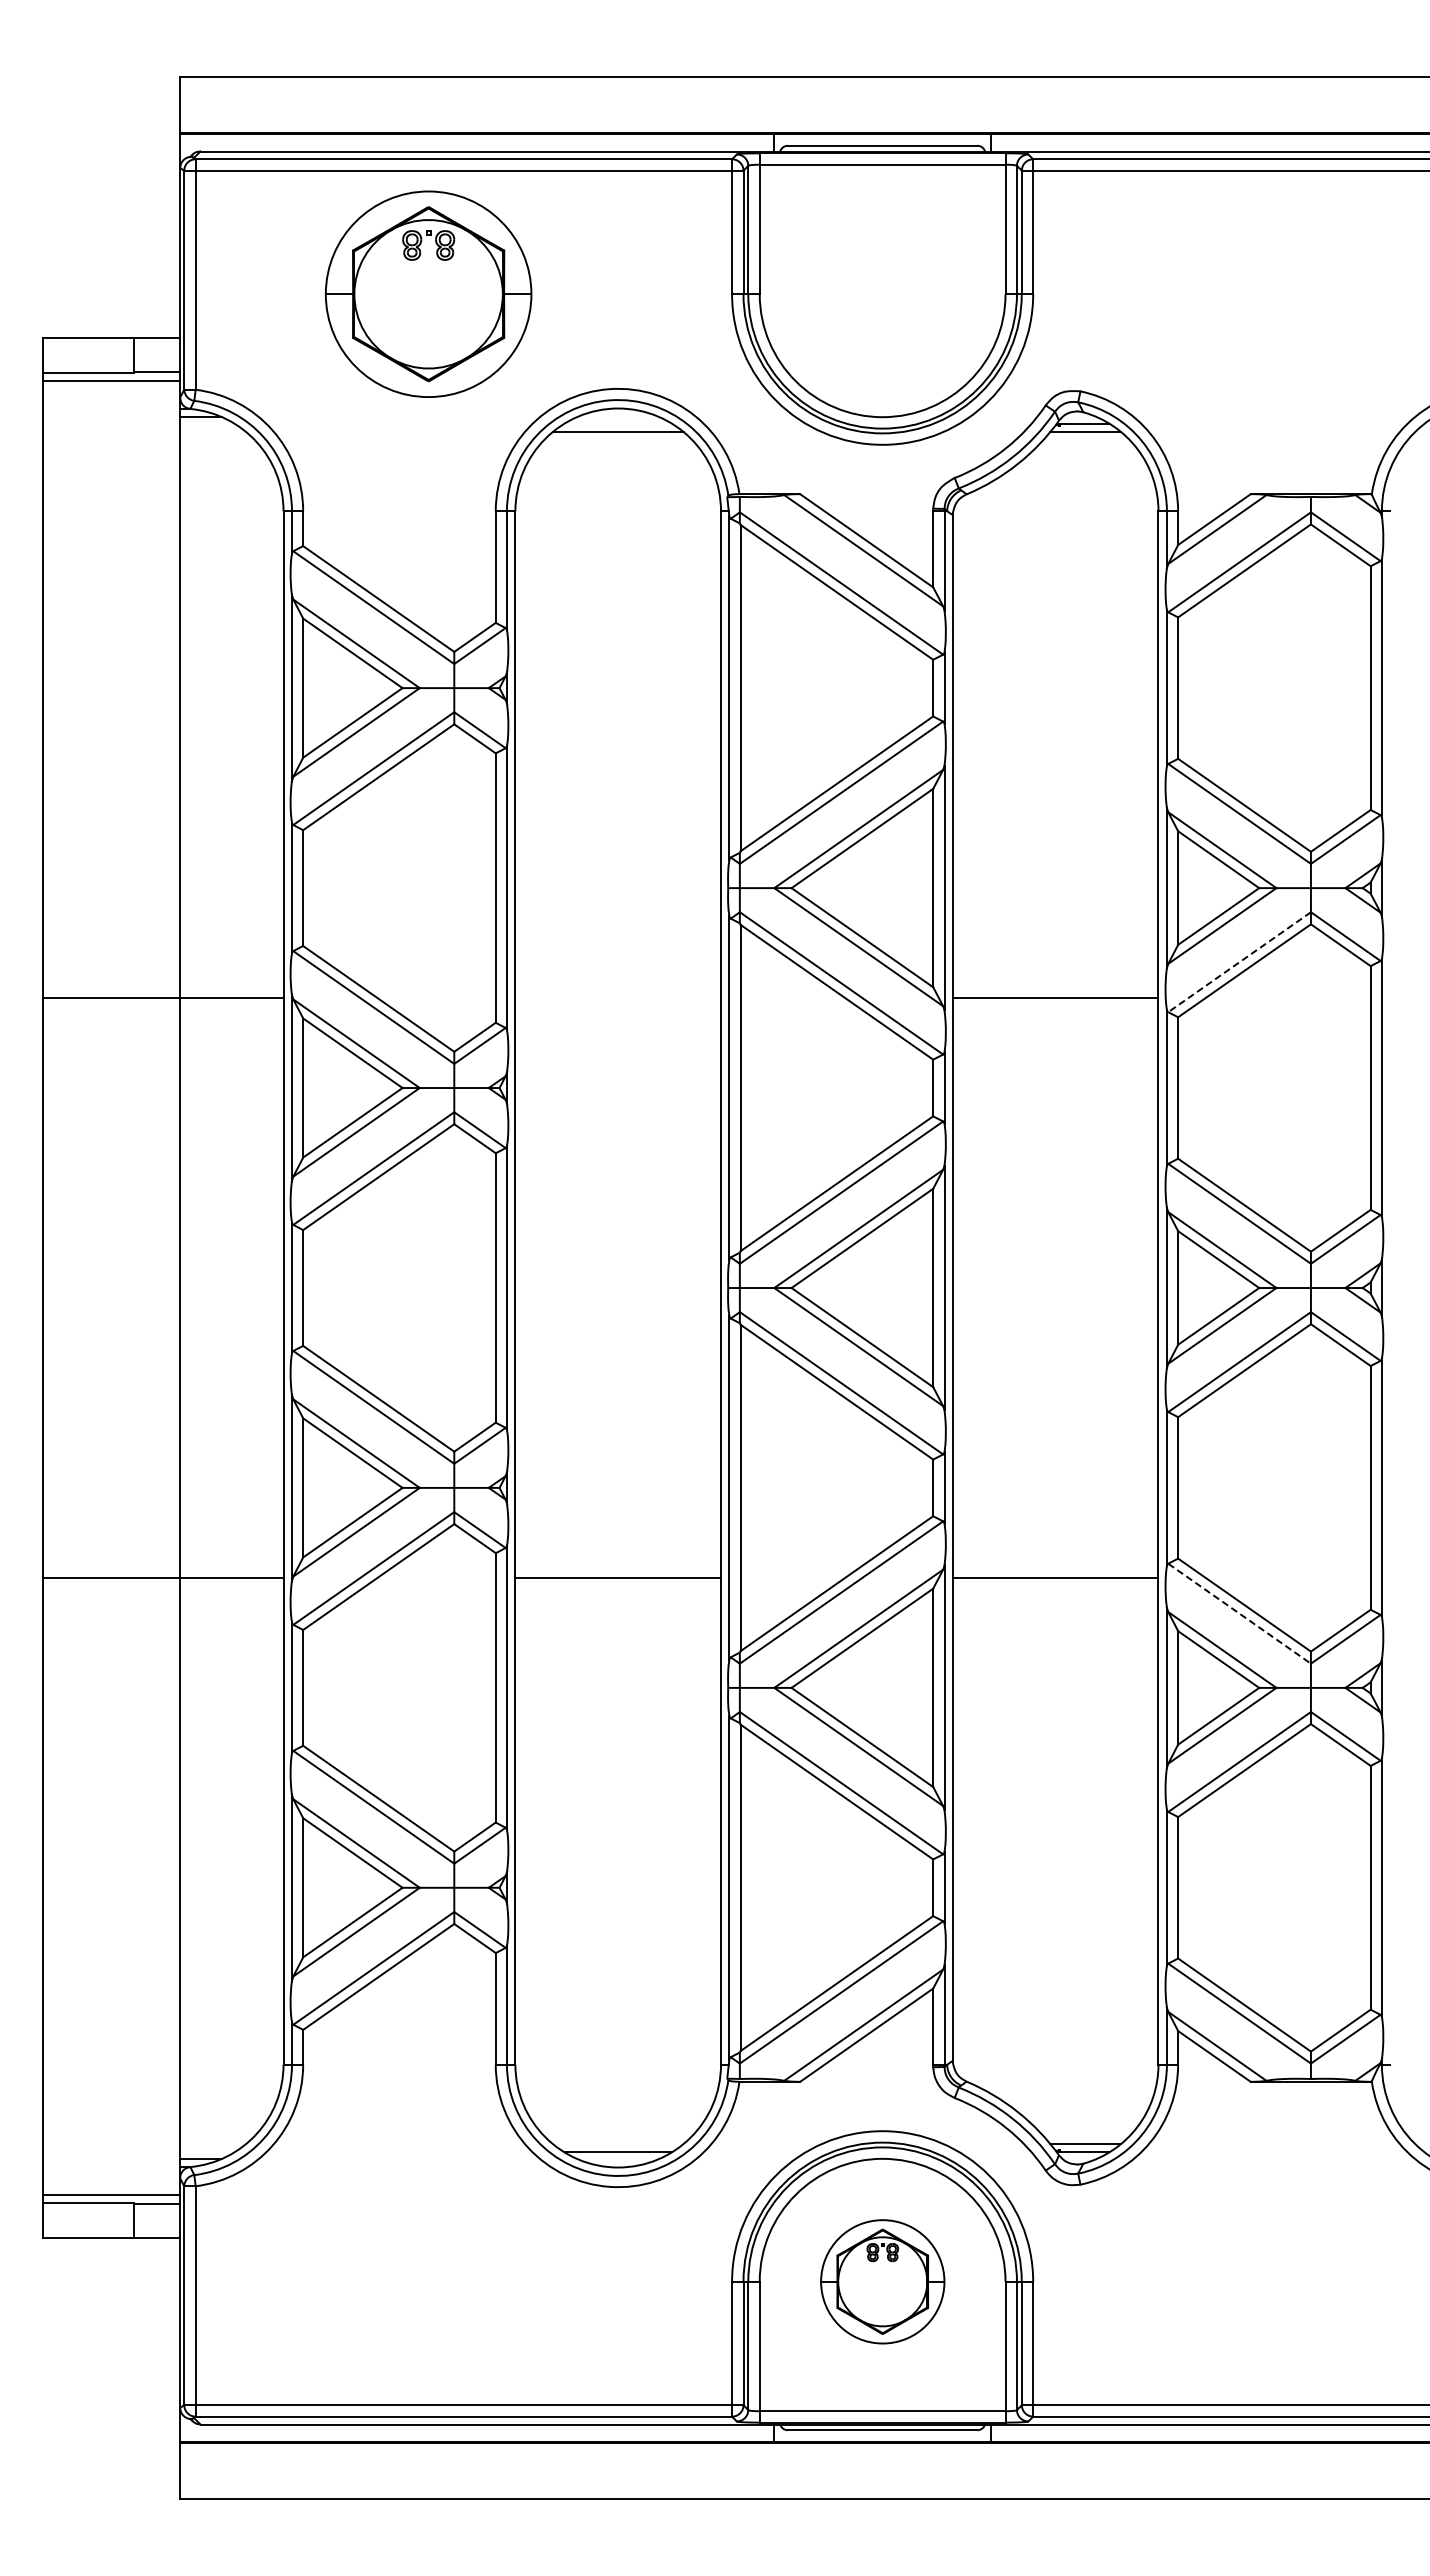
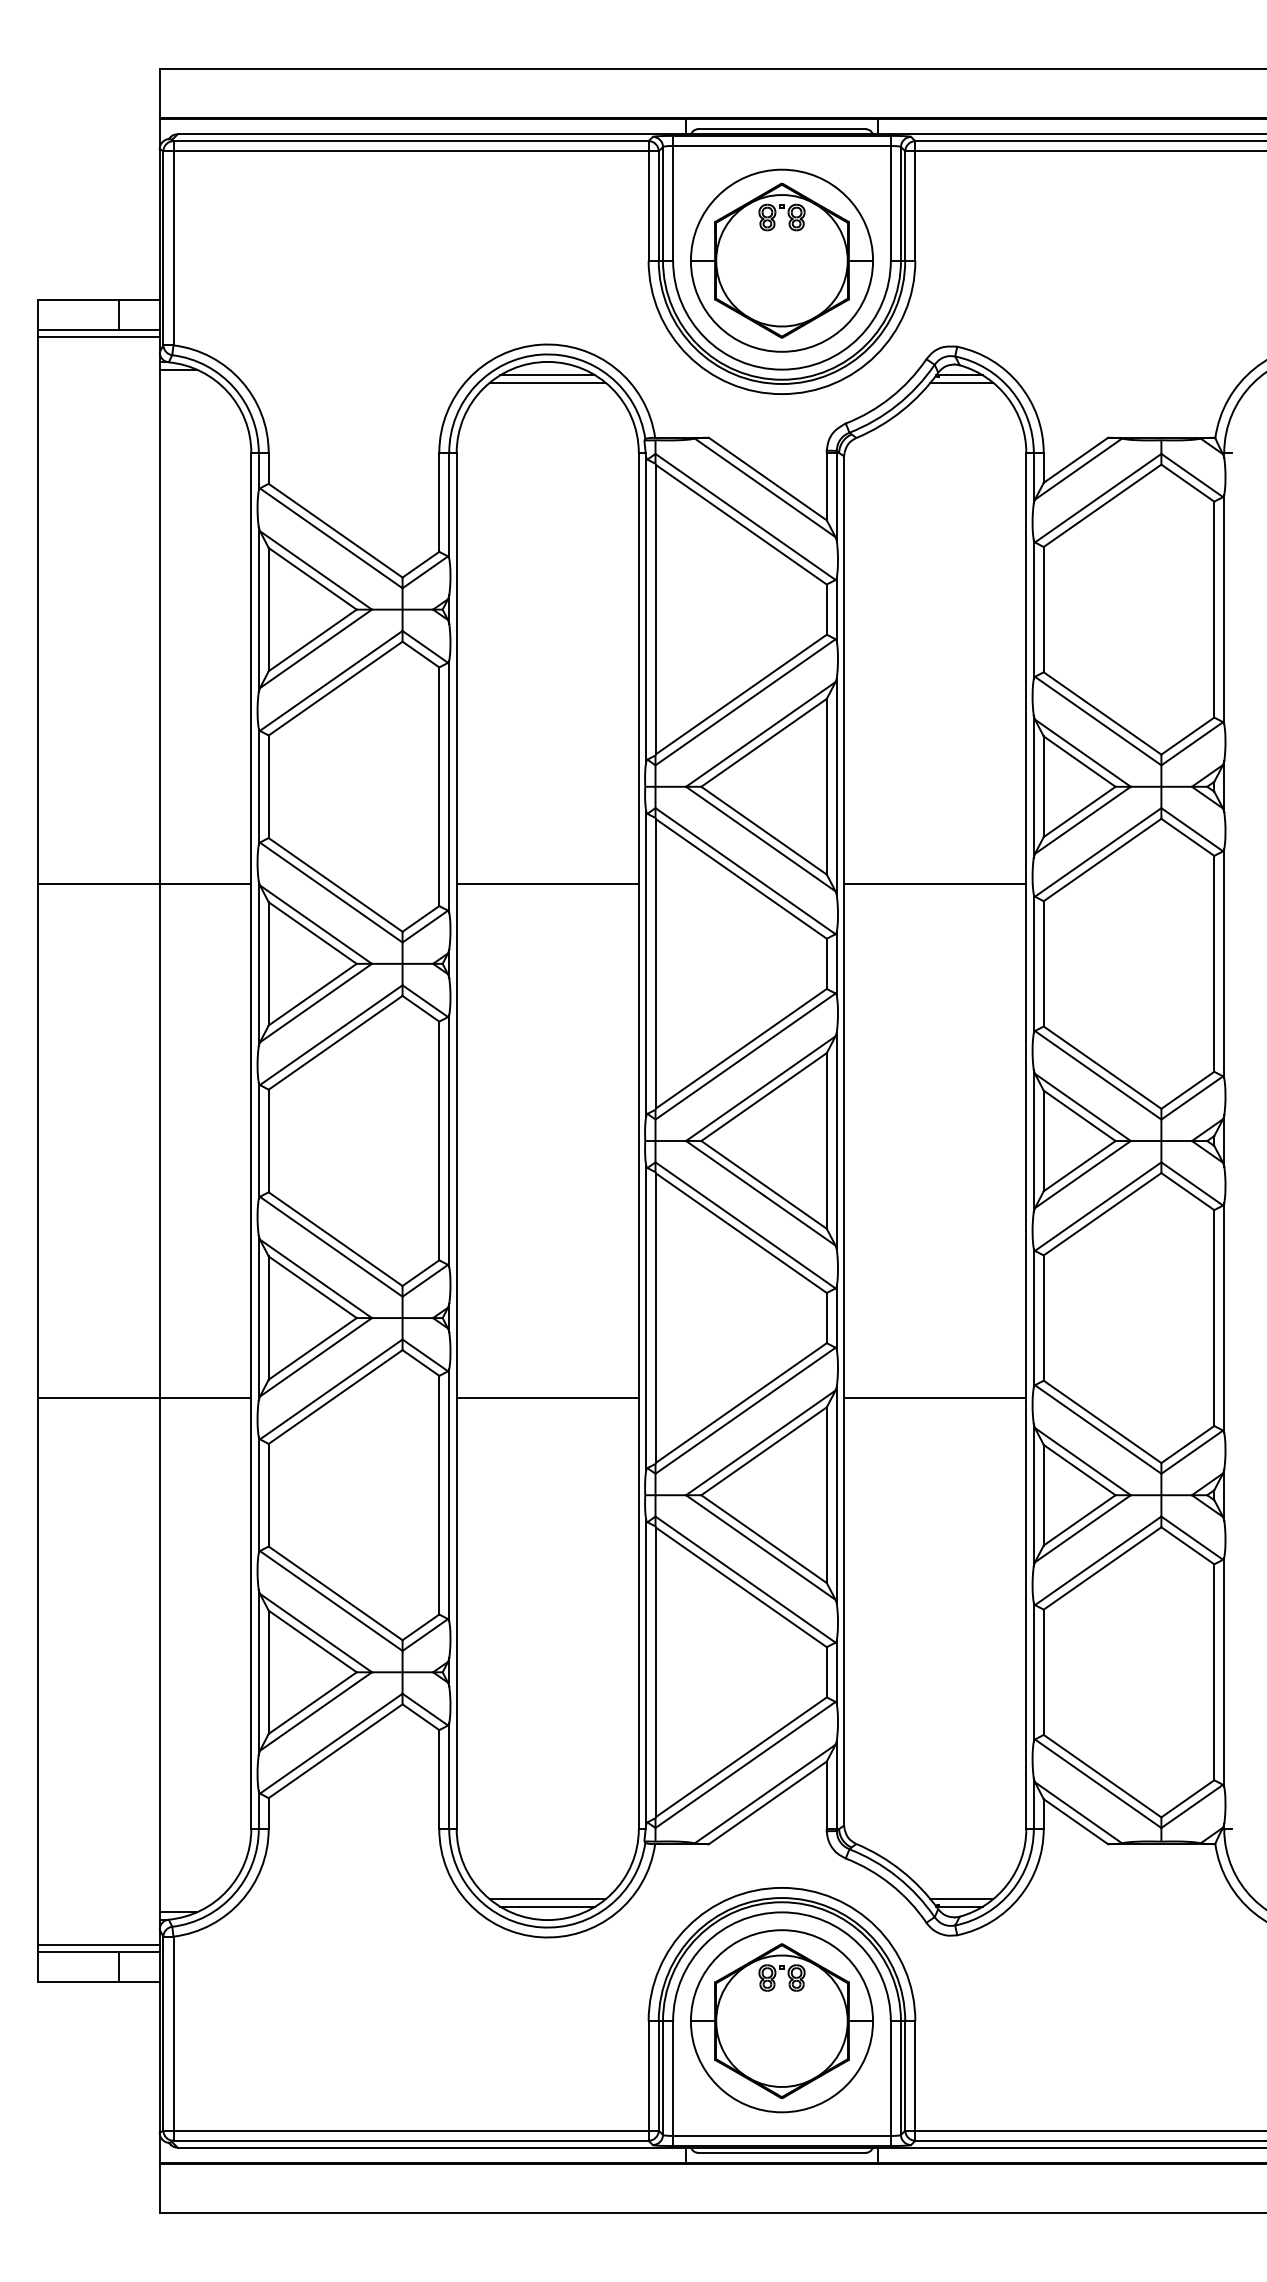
part: (428, 293) -> (781, 260), moved
line: (617, 423) -> (547, 375), added
line: (1239, 962) -> (1098, 852), dashed -> solid
line: (618, 997) -> (548, 883), added
line: (1240, 1614) -> (1098, 1430), dashed -> solid
line: (617, 2143) -> (547, 1898), added
part: (882, 2281) -> (781, 2021), size x1.67

